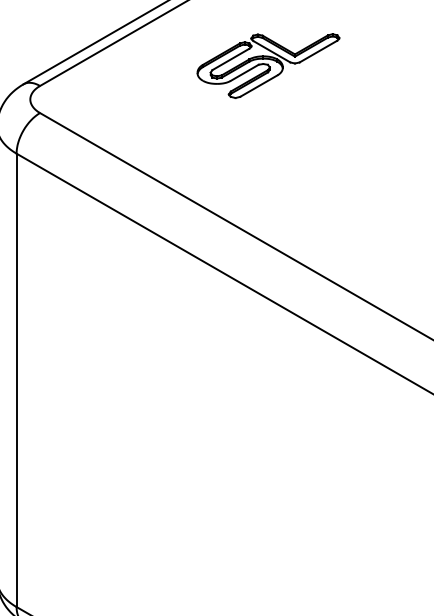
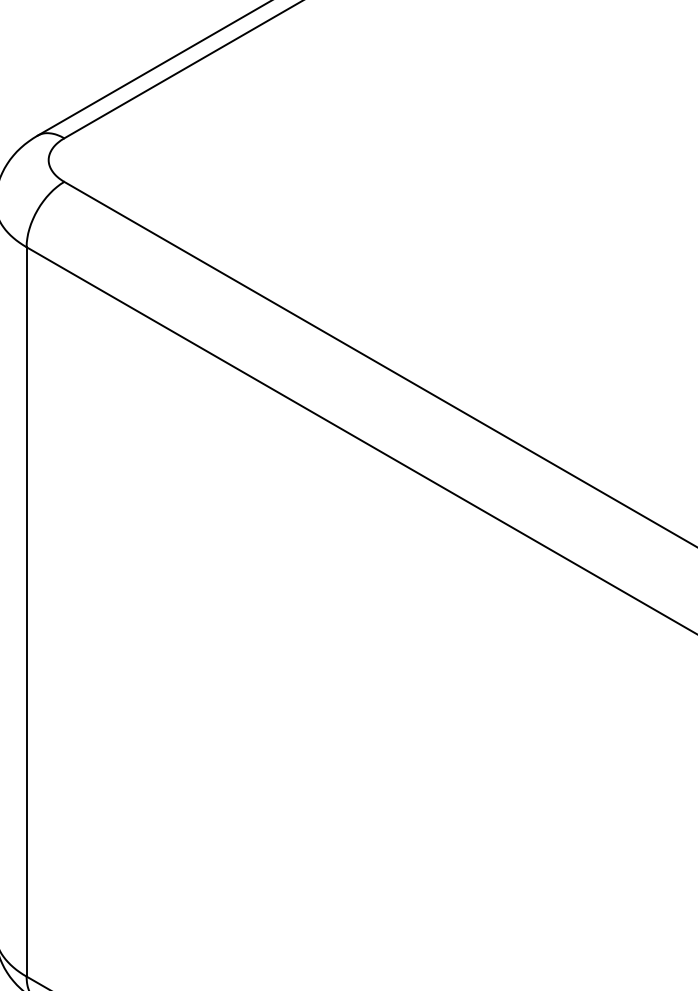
part: (268, 65) -> (431, 105), removed

